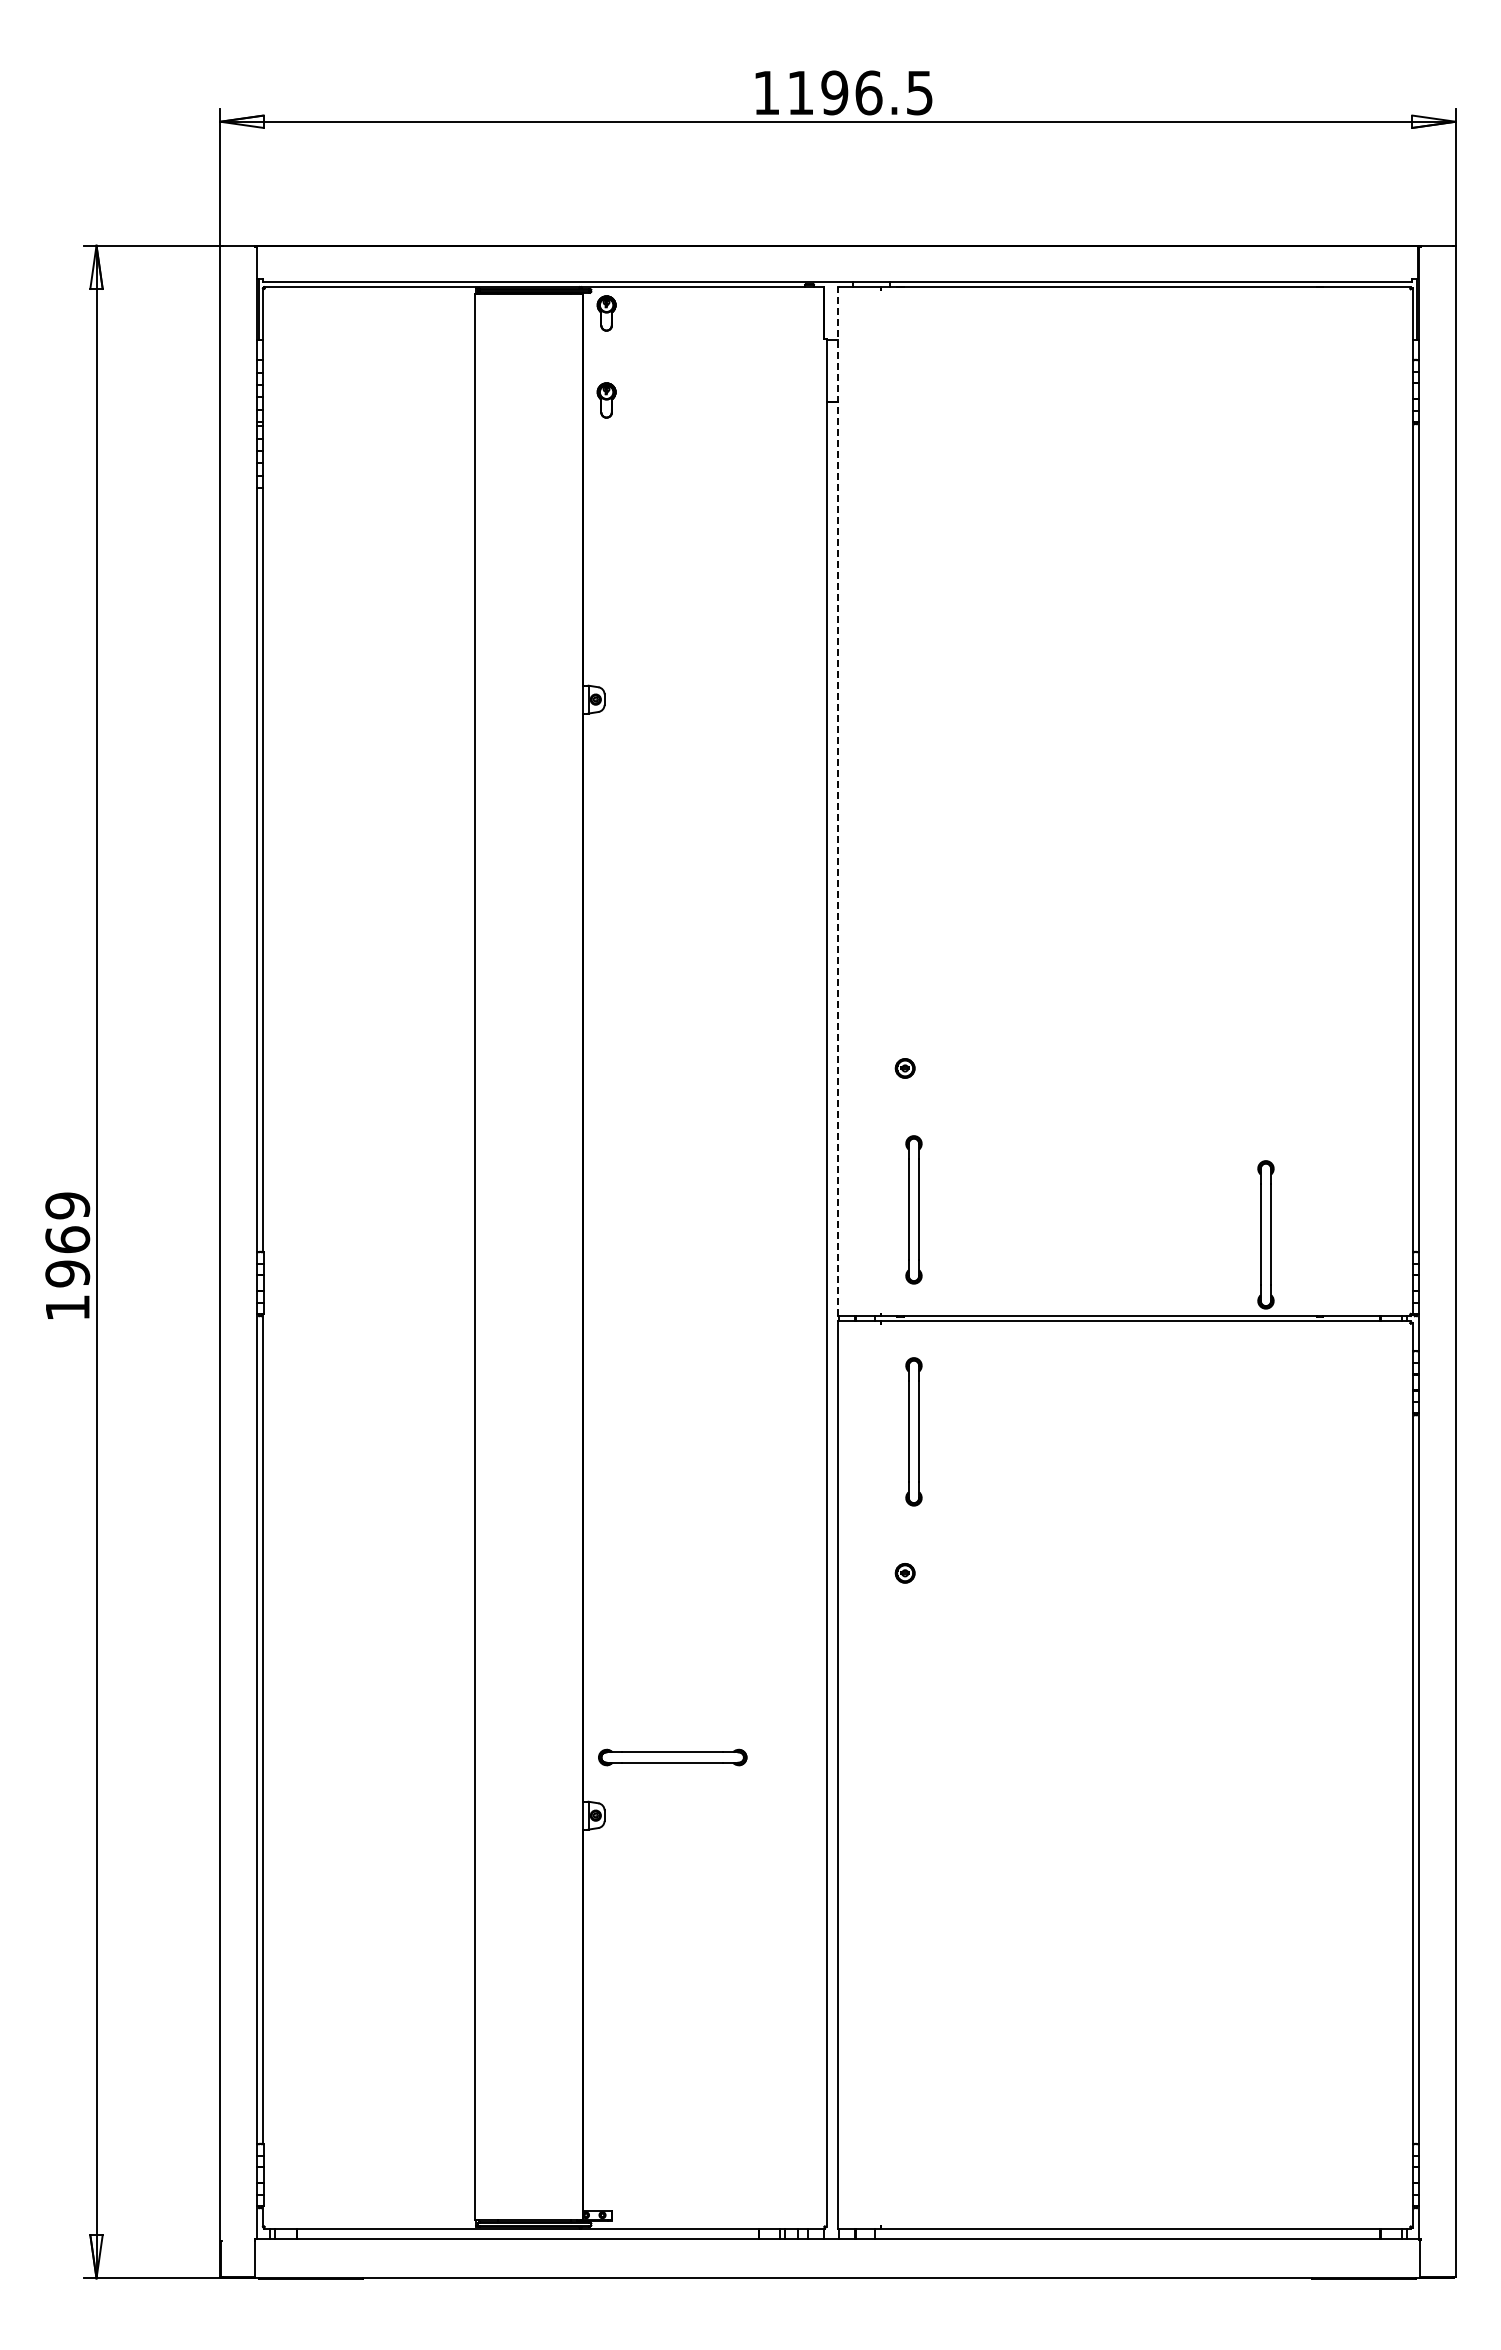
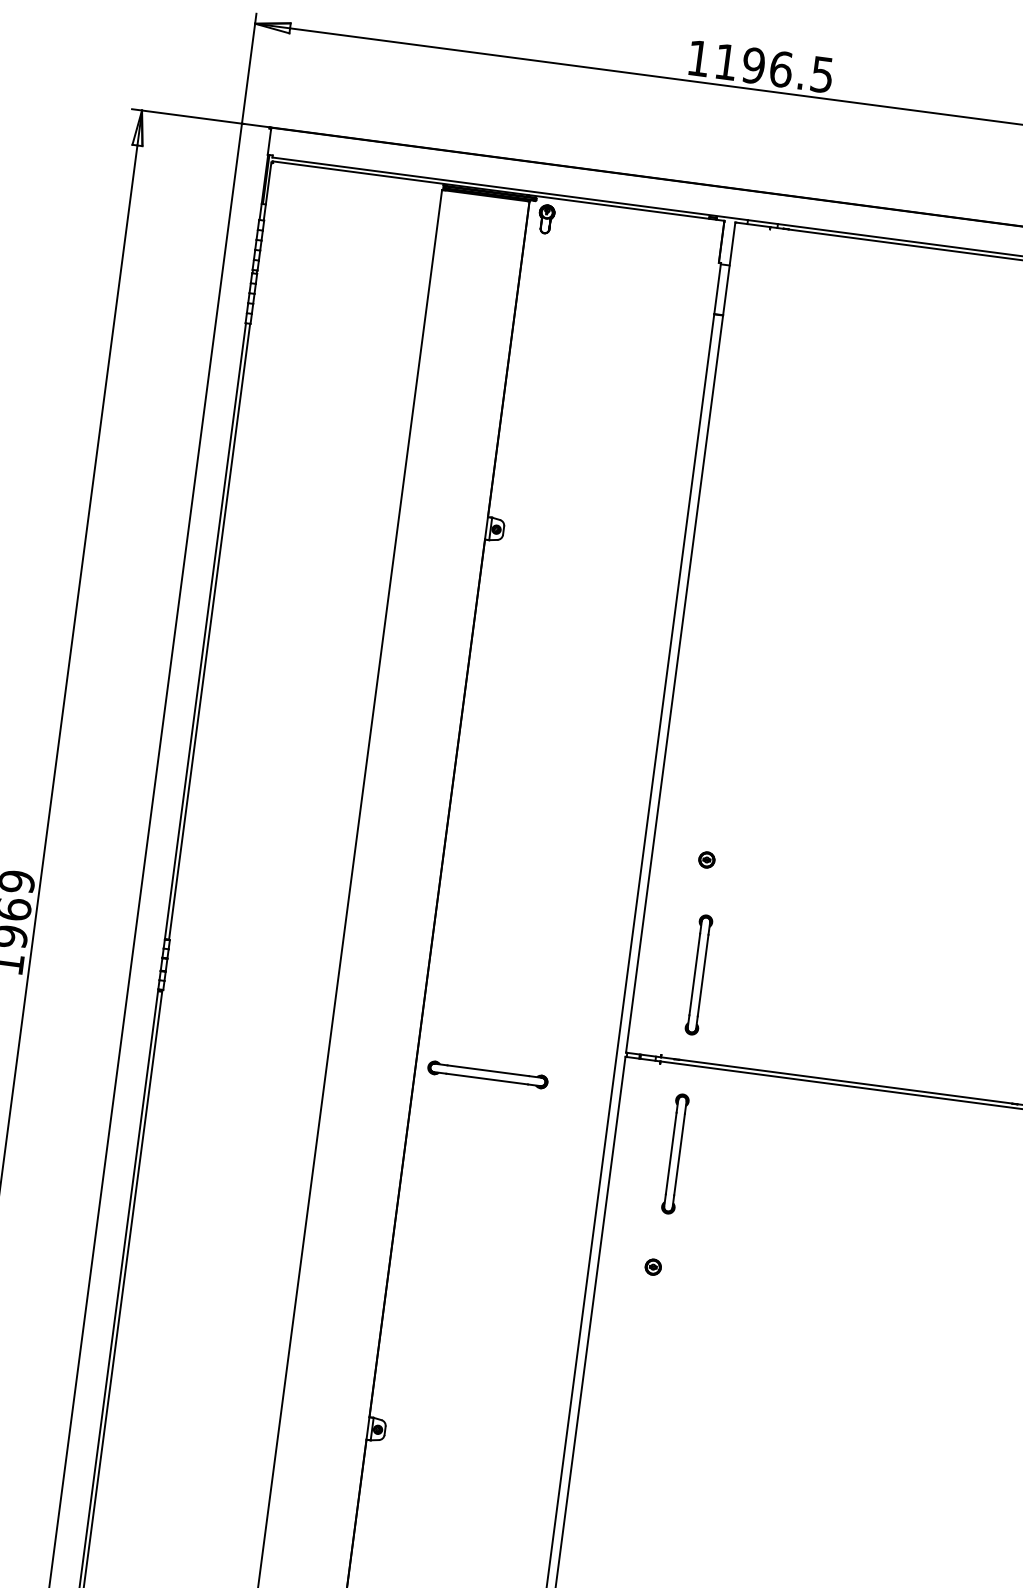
part: (606, 400) -> (536, 289), removed
line: (837, 801) -> (680, 637), dashed -> solid
part: (1265, 1234) -> (979, 1032), removed
part: (672, 1757) -> (487, 1074), moved

